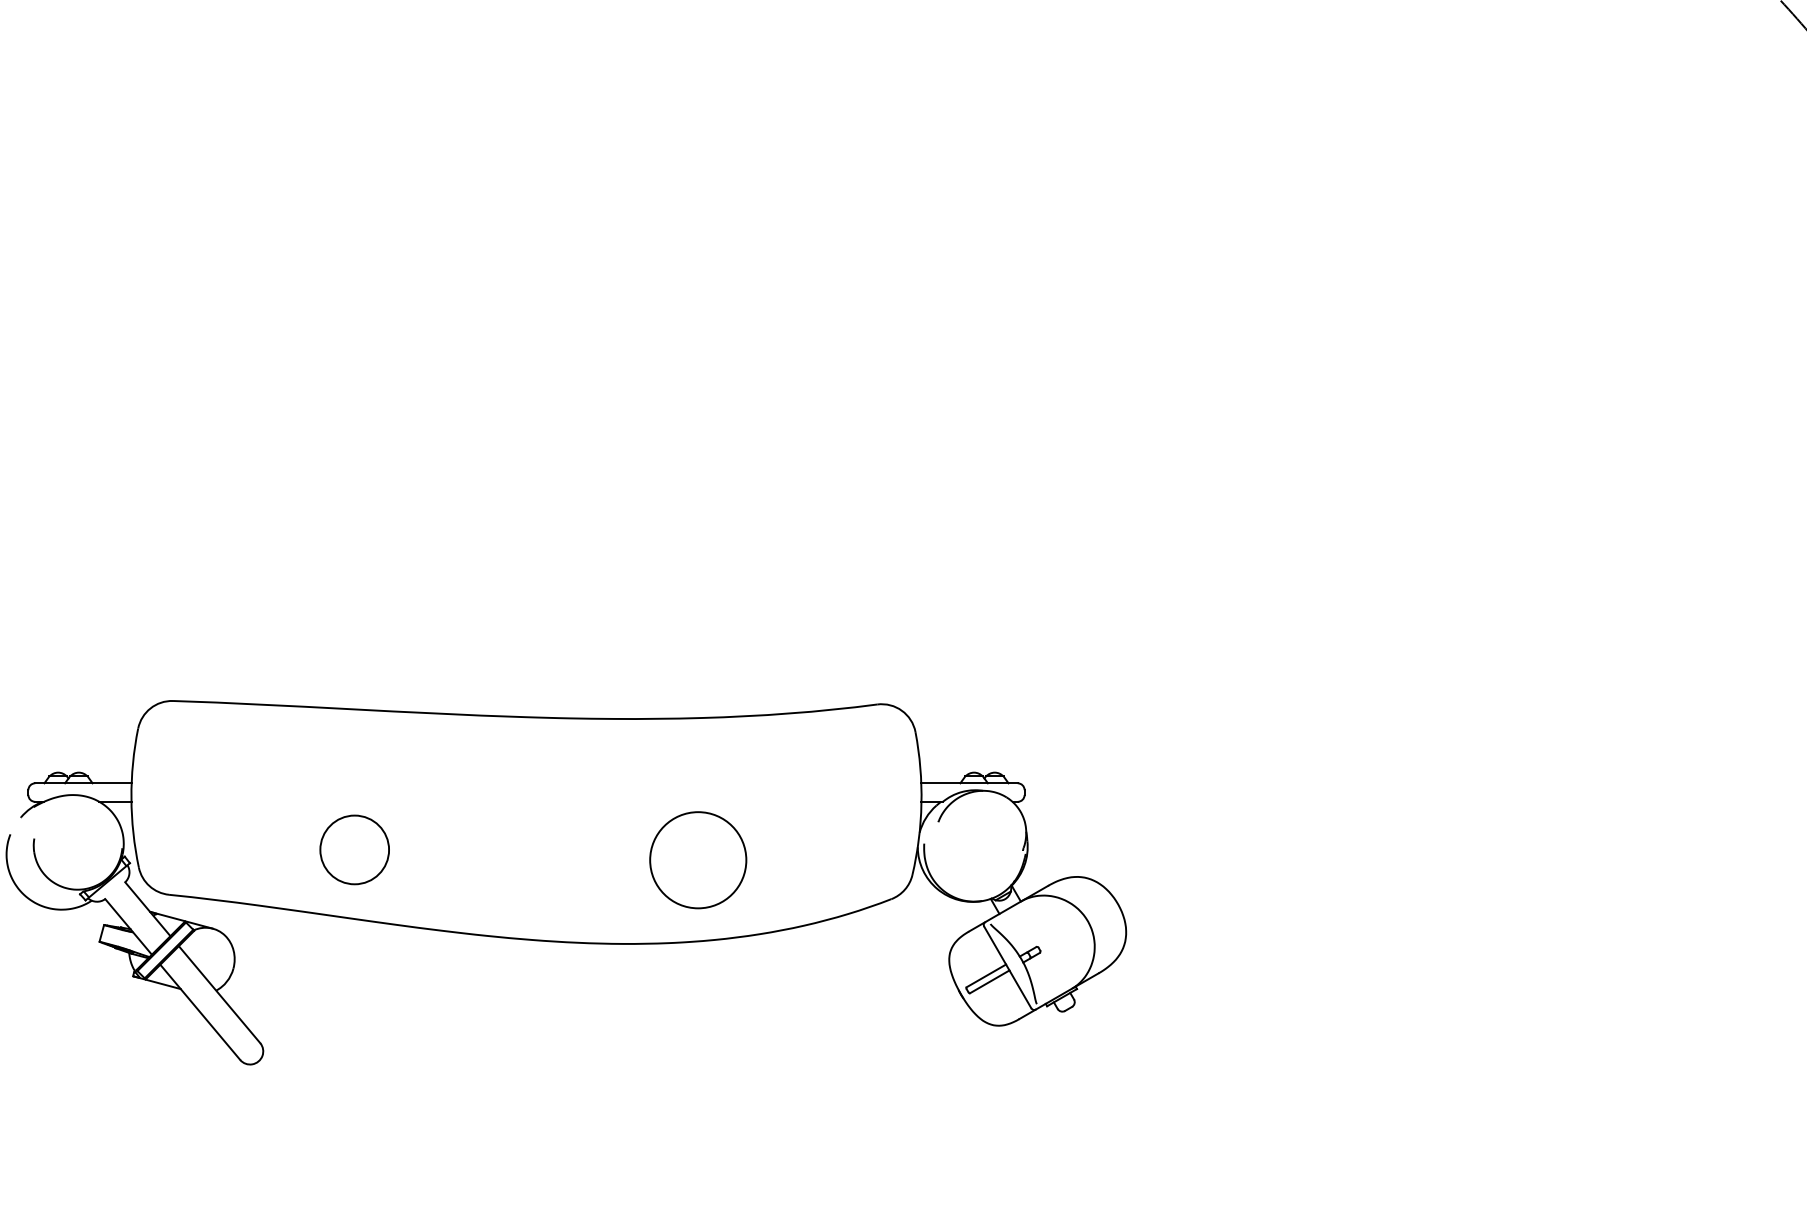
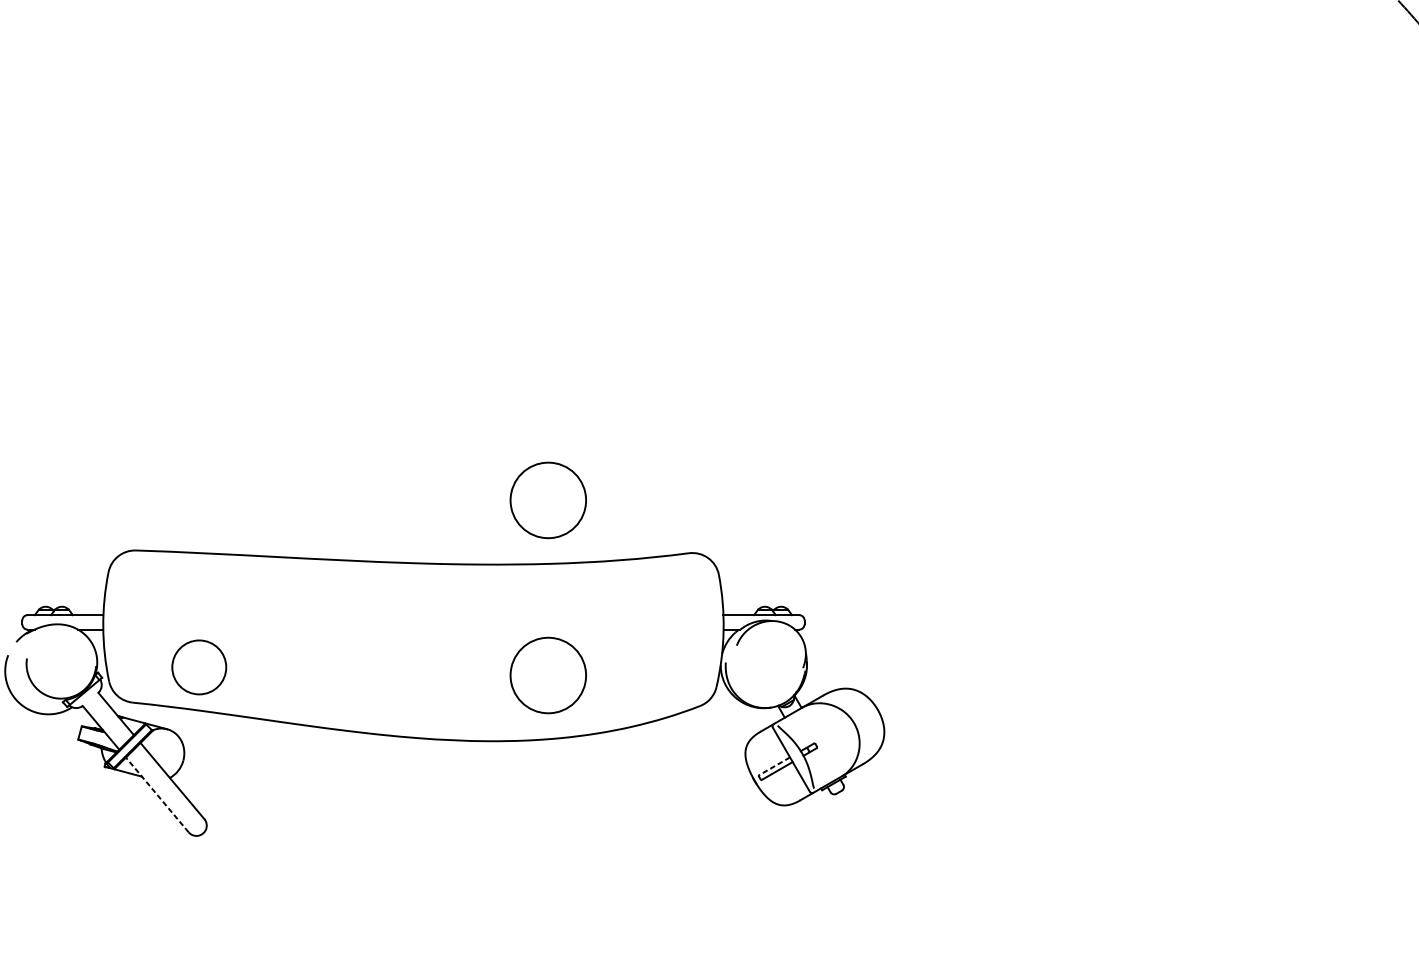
circle: (698, 637) -> (548, 500), added
circle: (354, 849) -> (199, 667), moved
line: (986, 975) -> (774, 766), solid -> dashed
line: (199, 1011) -> (156, 794), solid -> dashed

